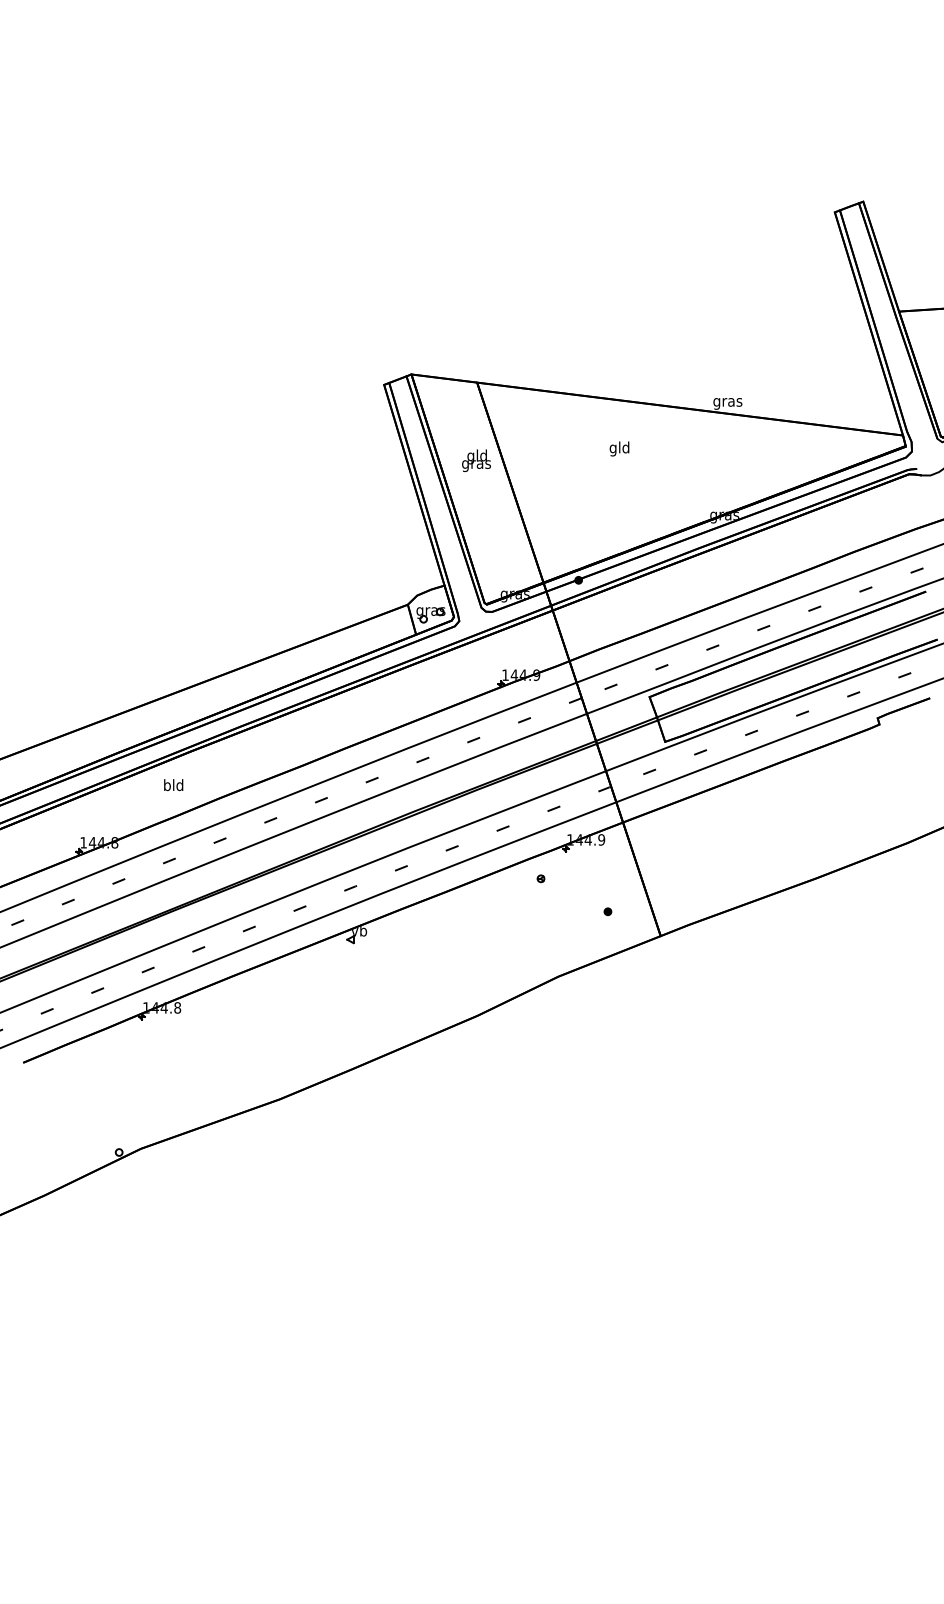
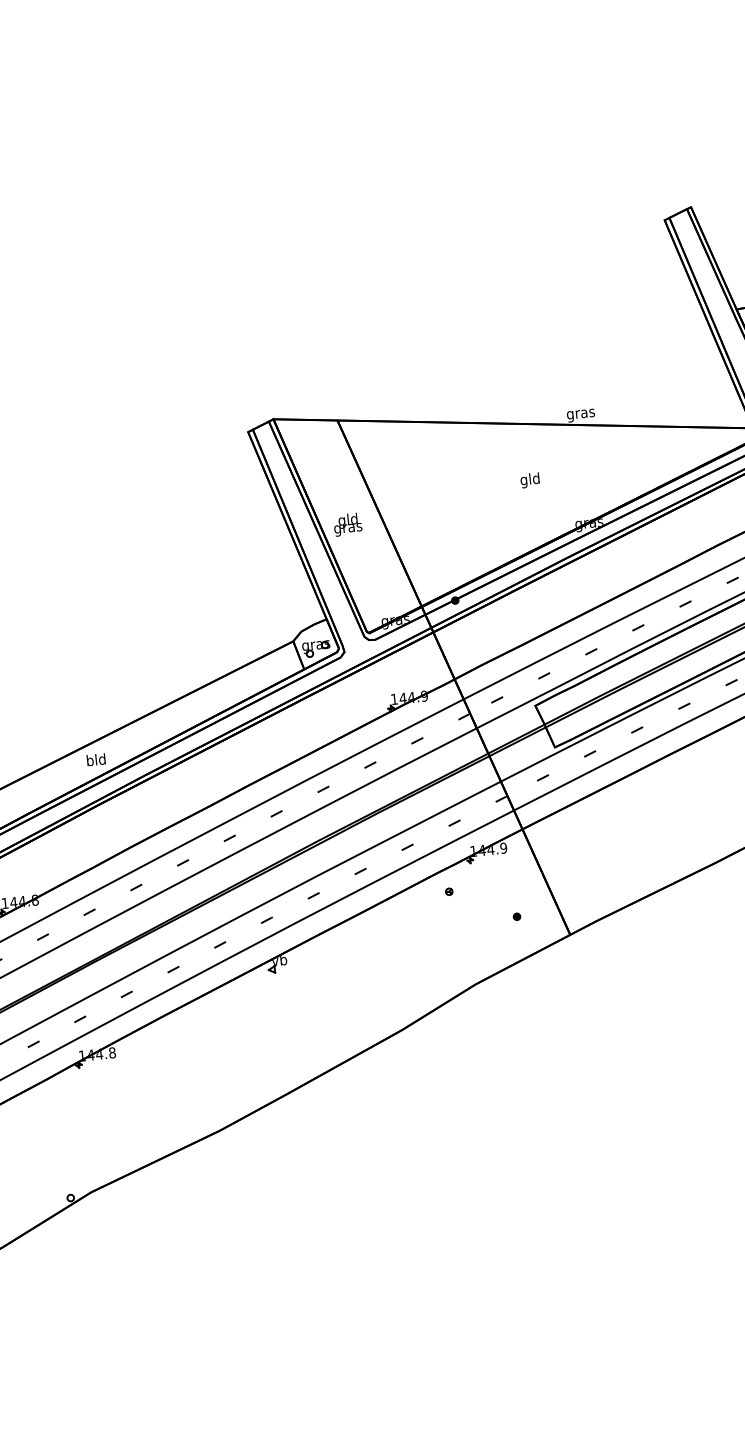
text: (619, 448) -> (530, 479), moved
text: (476, 460) -> (347, 524), moved
text: (173, 785) -> (96, 760), moved

